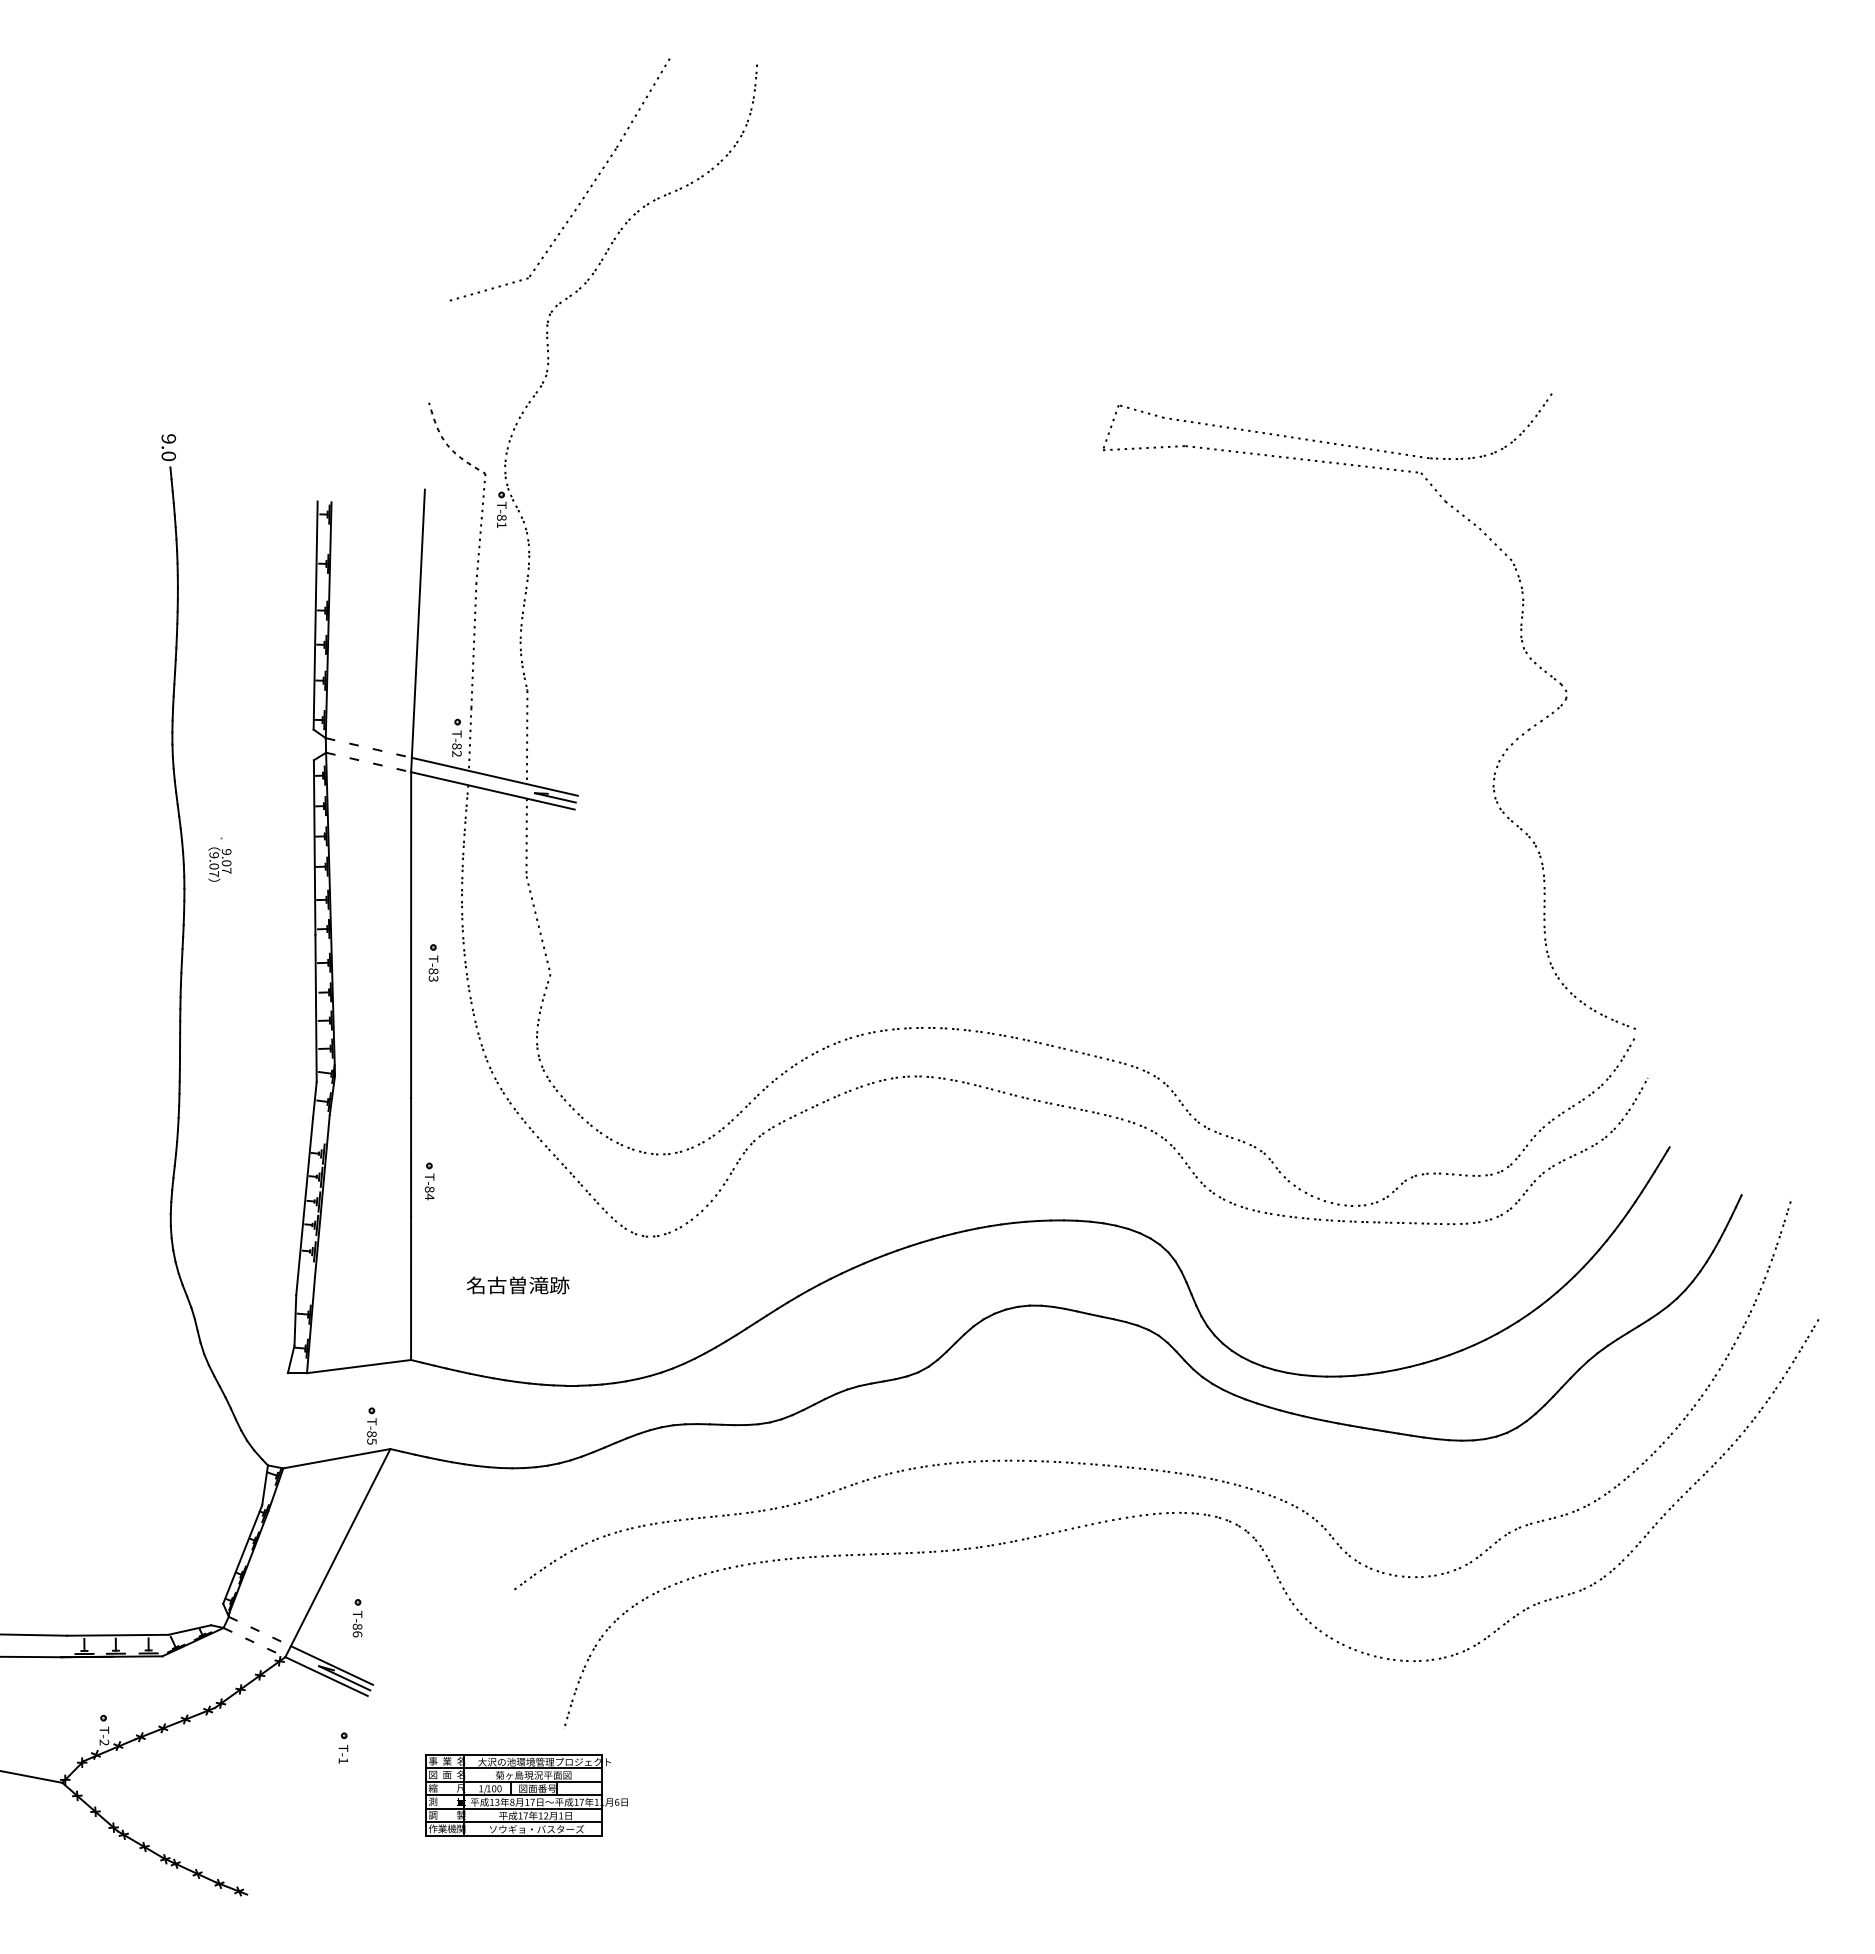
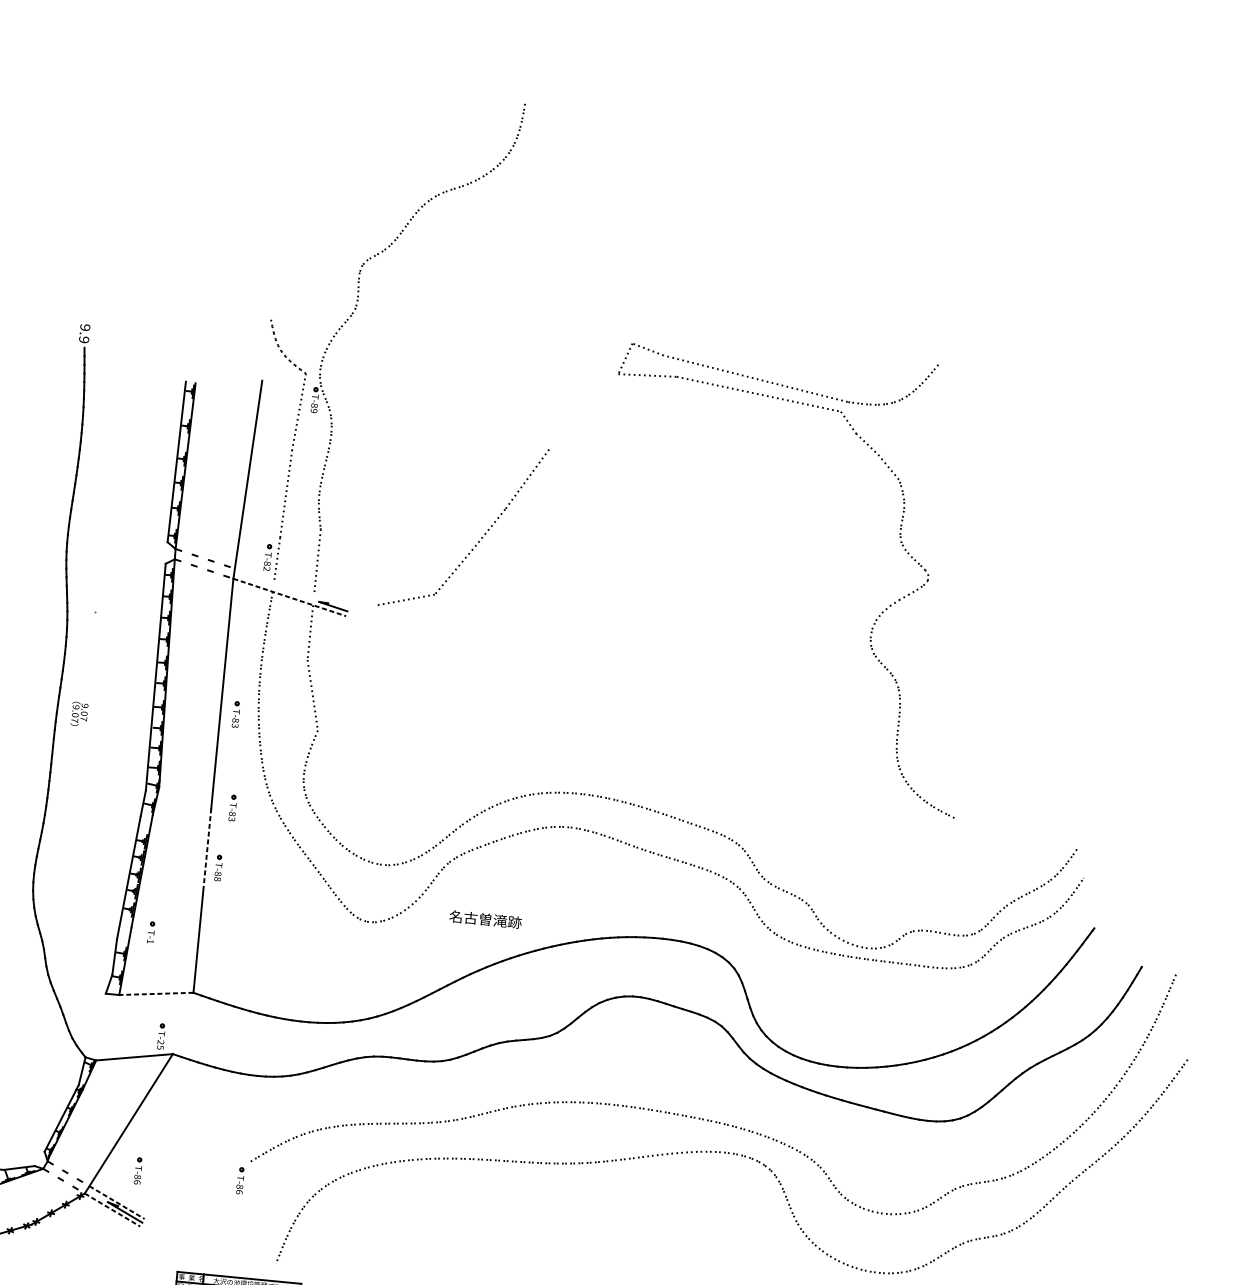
part: (582, 197) -> (478, 541), moved
text: (168, 456) -> (83, 339), 9.0 -> 9.9
text: (501, 525) -> (313, 411), T-81 -> T-89
part: (1498, 760) -> (875, 619), moved
line: (494, 776) -> (291, 587), removed
line: (492, 790) -> (289, 597), solid -> dashed
text: (219, 864) -> (79, 714), moved
part: (441, 1094) -> (232, 807), added
line: (411, 1157) -> (207, 850), solid -> dashed
text: (429, 1196) -> (217, 878), T-84 -> T-88
text: (517, 1285) -> (485, 919), moved
line: (358, 1366) -> (156, 993), solid -> dashed
text: (371, 1434) -> (160, 1042), T-85 -> T-25
part: (502, 1618) -> (240, 1181), added
line: (332, 1665) -> (117, 1202), solid -> dashed
line: (326, 1676) -> (112, 1209), solid -> dashed
part: (343, 1747) -> (151, 932), moved

